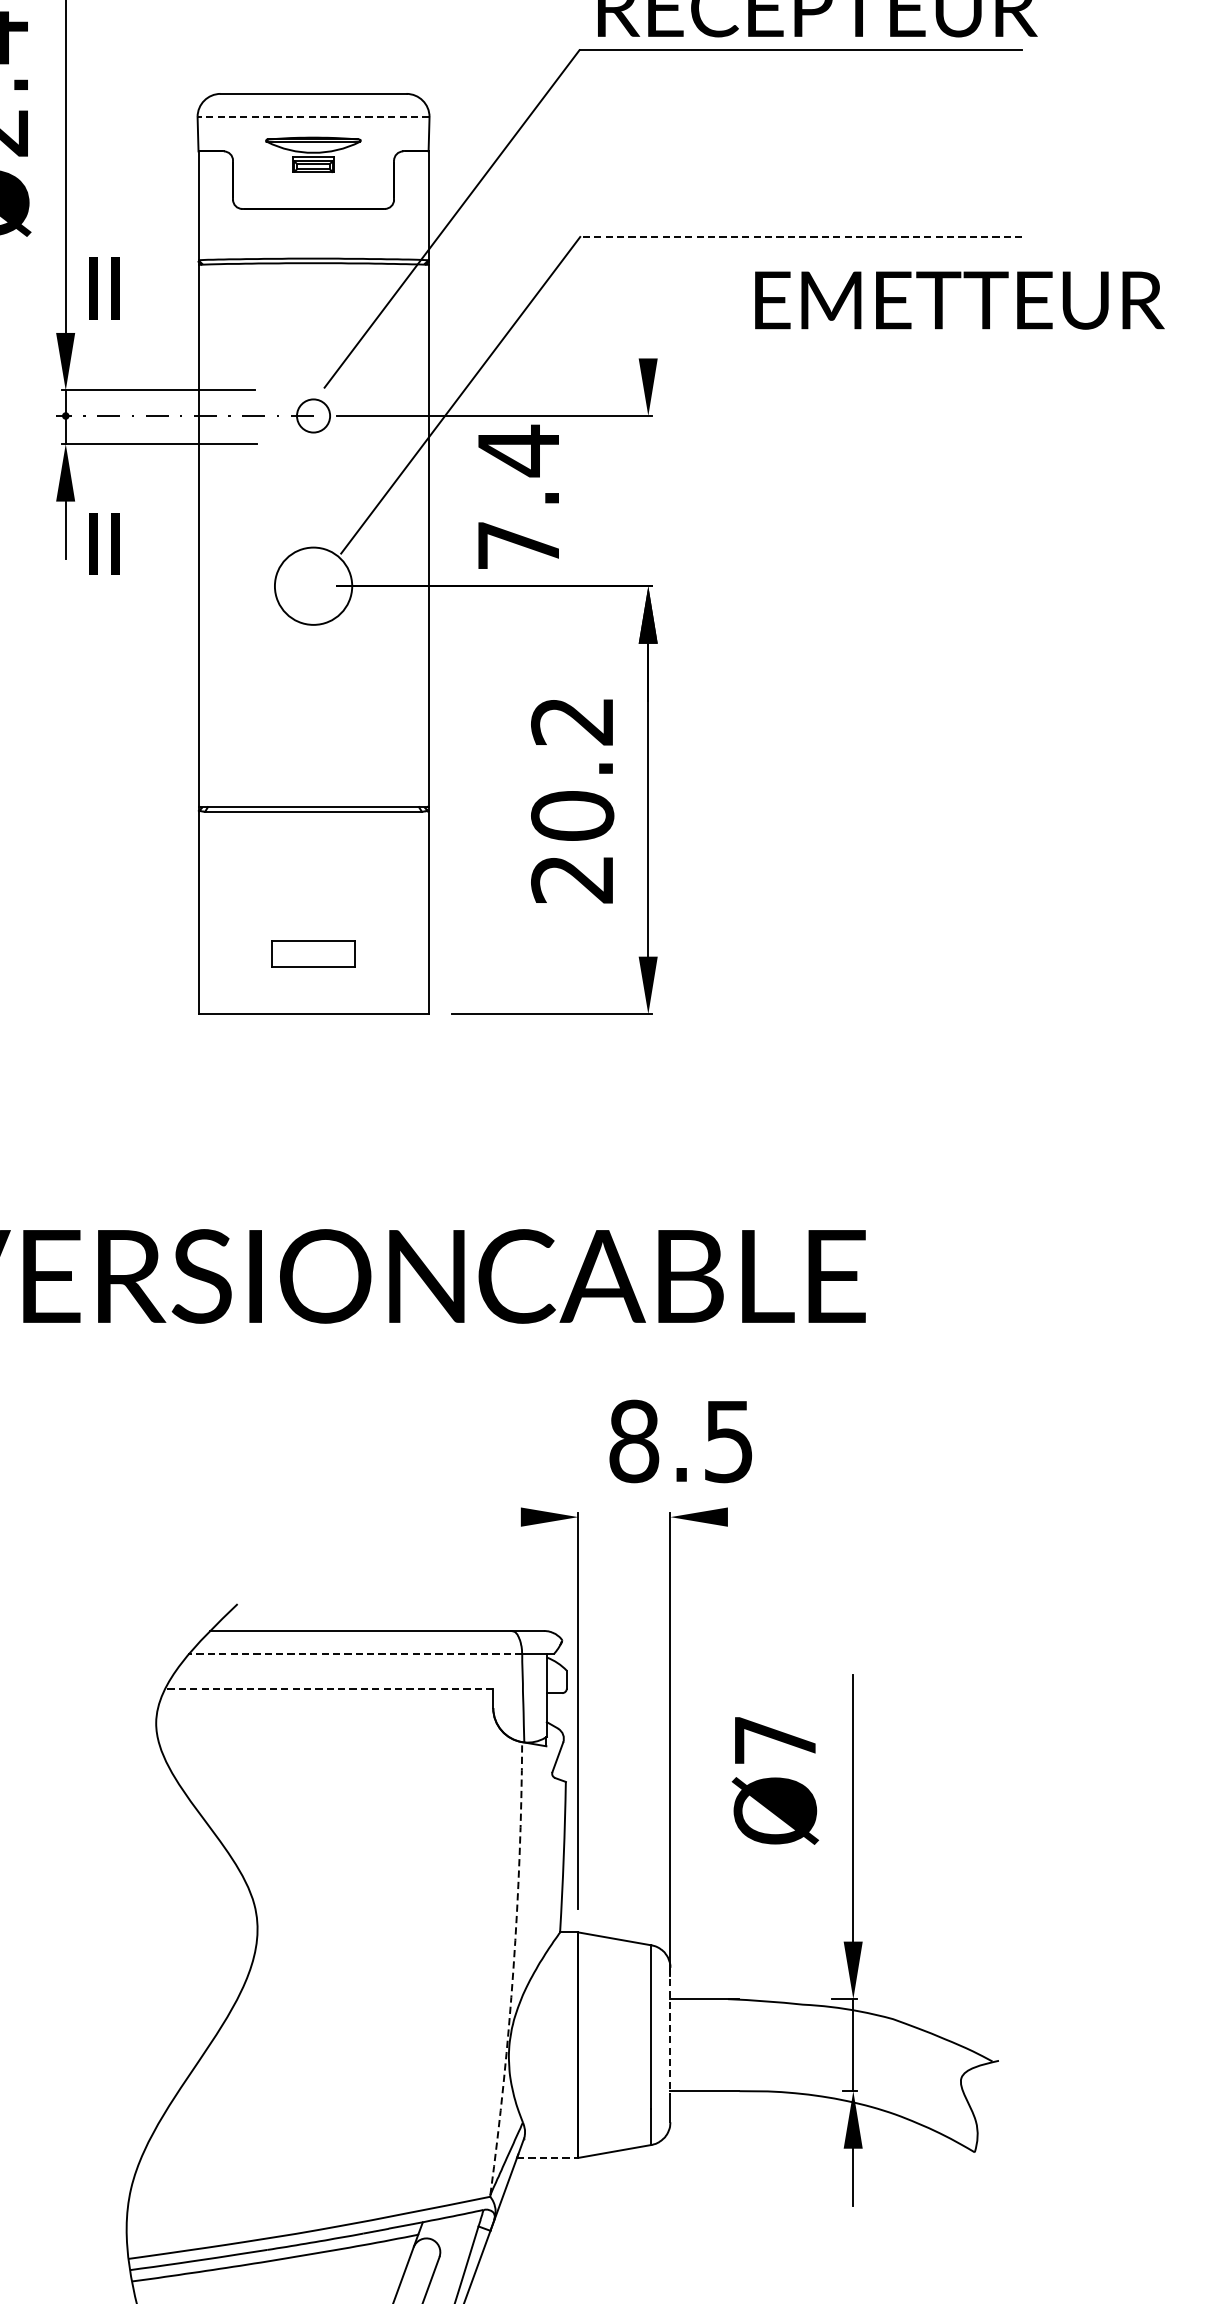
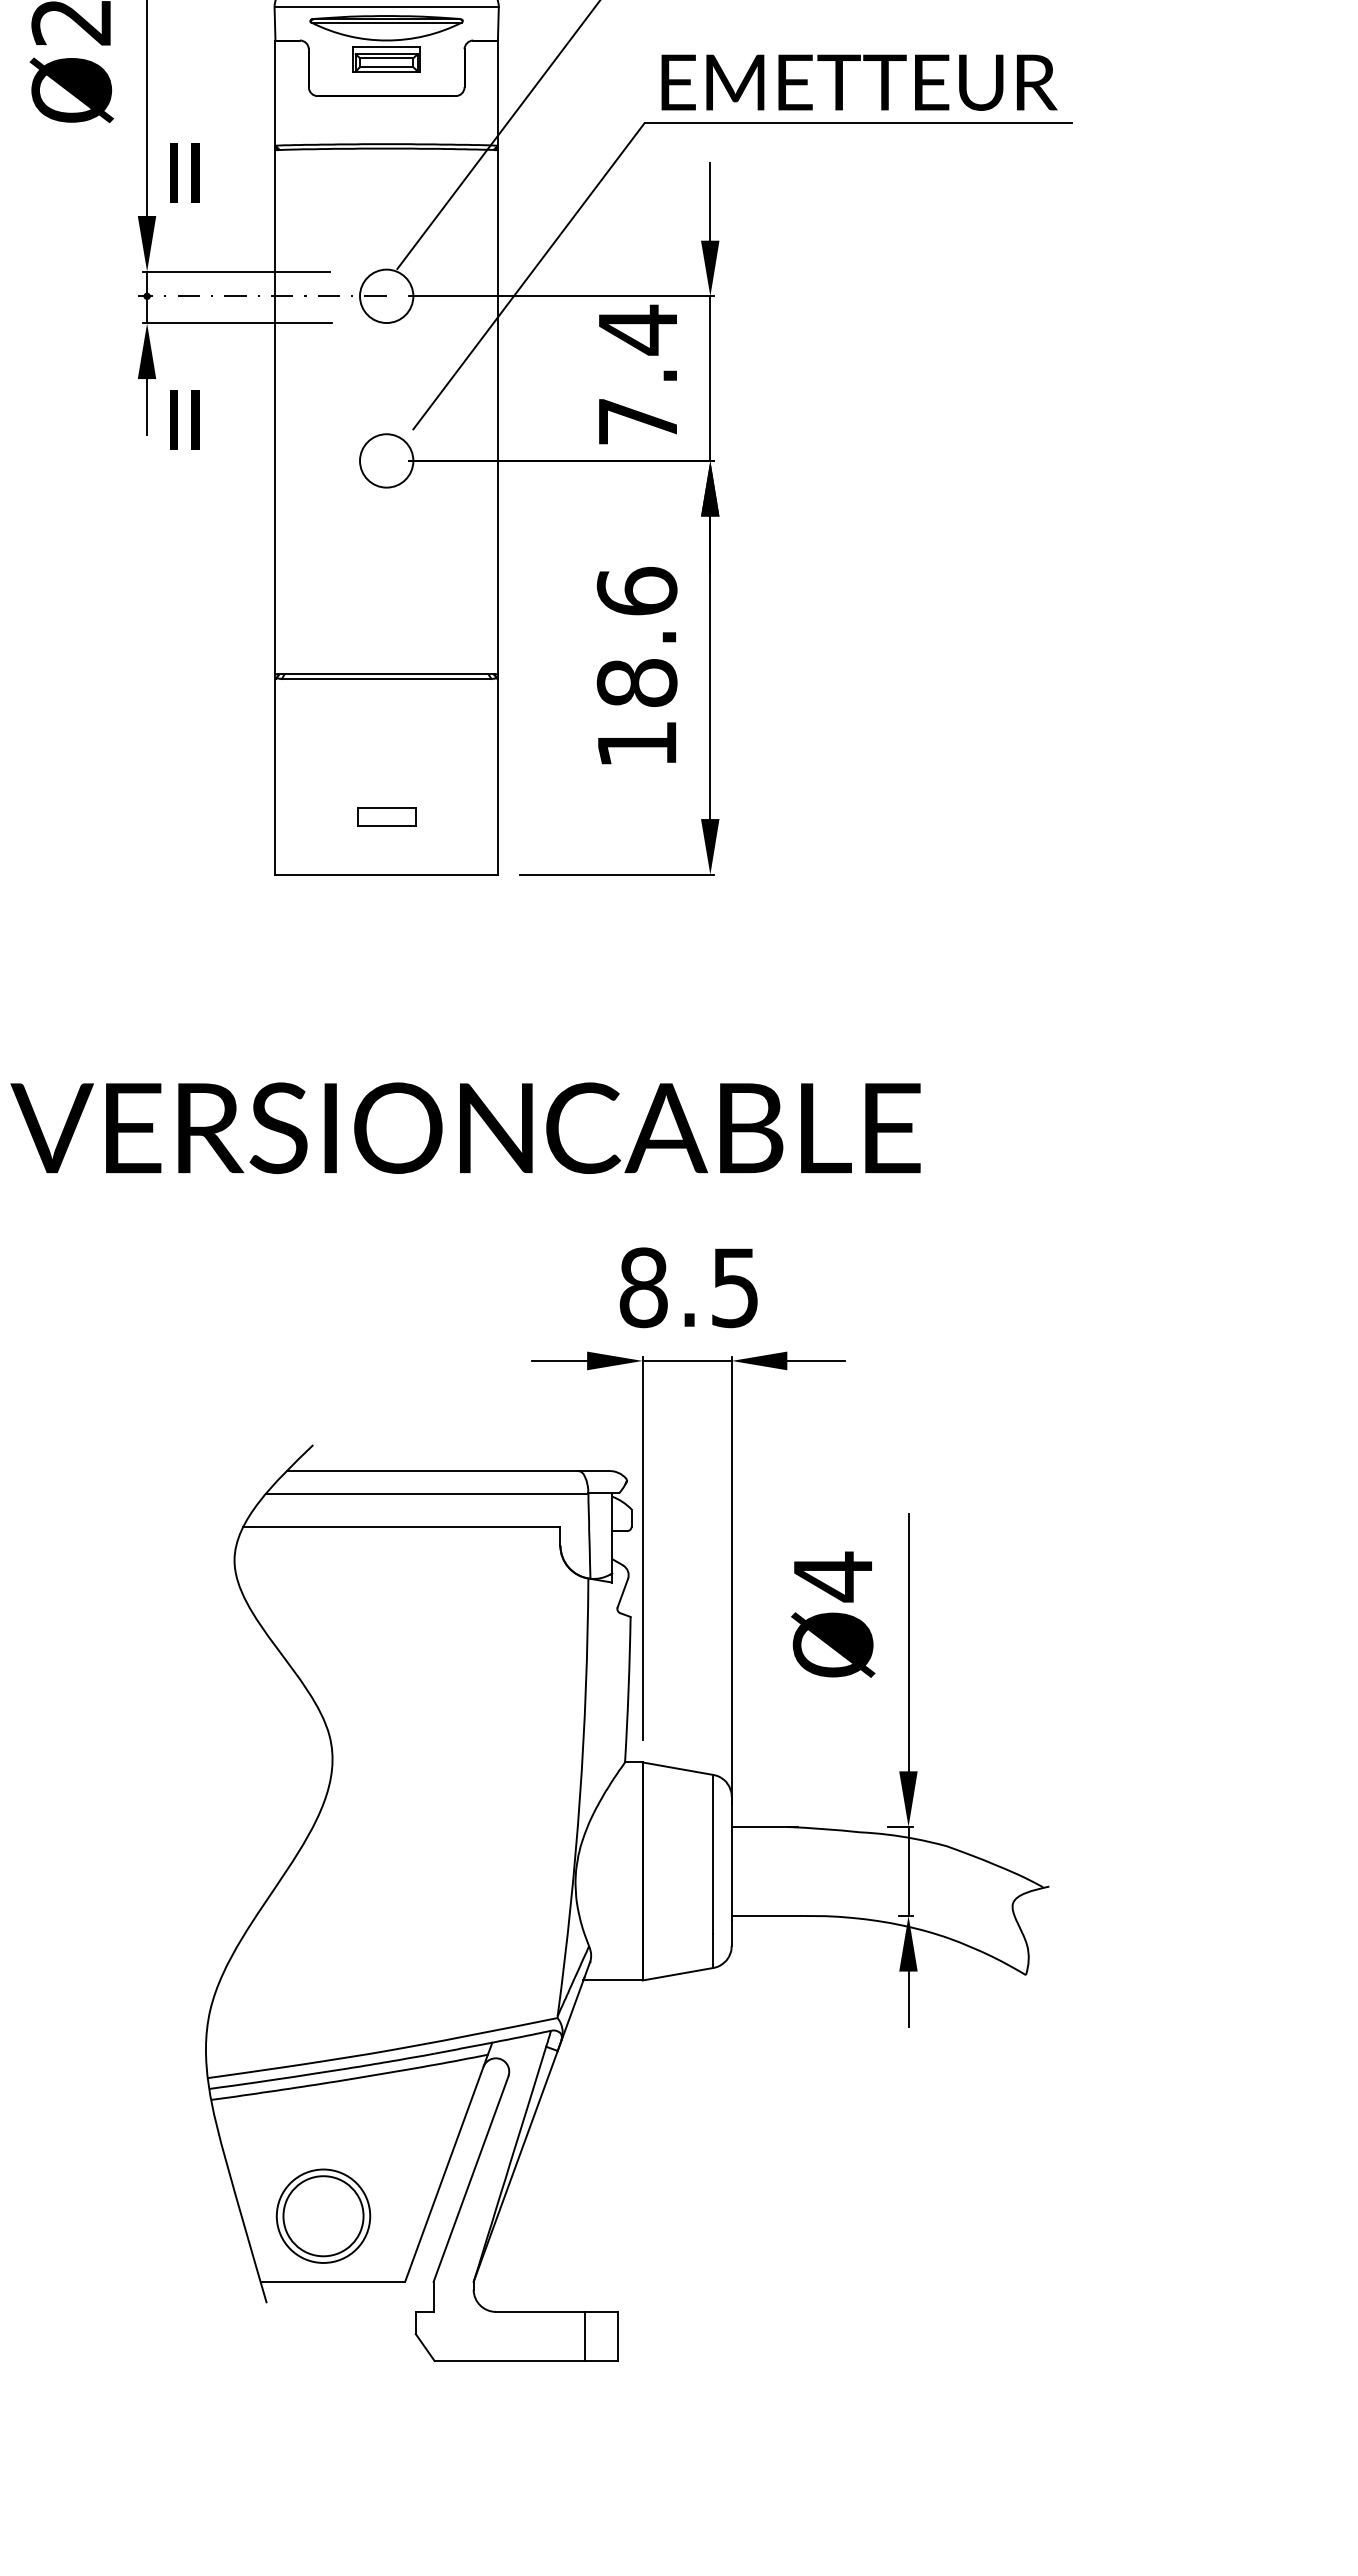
line: (313, 117) -> (386, 7), dashed -> solid
part: (313, 154) -> (386, 43), size x1.67
line: (801, 237) -> (858, 123), dashed -> solid
text: (959, 300) -> (859, 82), moved
line: (648, 317) -> (710, 201), added
circle: (313, 416) -> (386, 296), size x1.67
text: (518, 496) -> (637, 374), moved
line: (648, 500) -> (710, 378), added
circle: (313, 585) -> (386, 460), size x0.71
text: (571, 798) -> (636, 666), 20.2 -> 18.6
part: (313, 954) -> (386, 816), size x0.71
text: (680, 1441) -> (688, 1287), moved
line: (492, 1516) -> (559, 1360), added
line: (623, 1516) -> (686, 1360), added
line: (758, 1516) -> (816, 1360), added
line: (354, 1654) -> (426, 1493), dashed -> solid
line: (328, 1688) -> (401, 1526), dashed -> solid
text: (774, 1740) -> (832, 1576), Ø7 -> Ø4
arc: (512, 1968) -> (579, 1797), dashed -> solid
line: (670, 2031) -> (731, 1858), dashed -> solid
line: (548, 2157) -> (613, 1980), dashed -> solid

